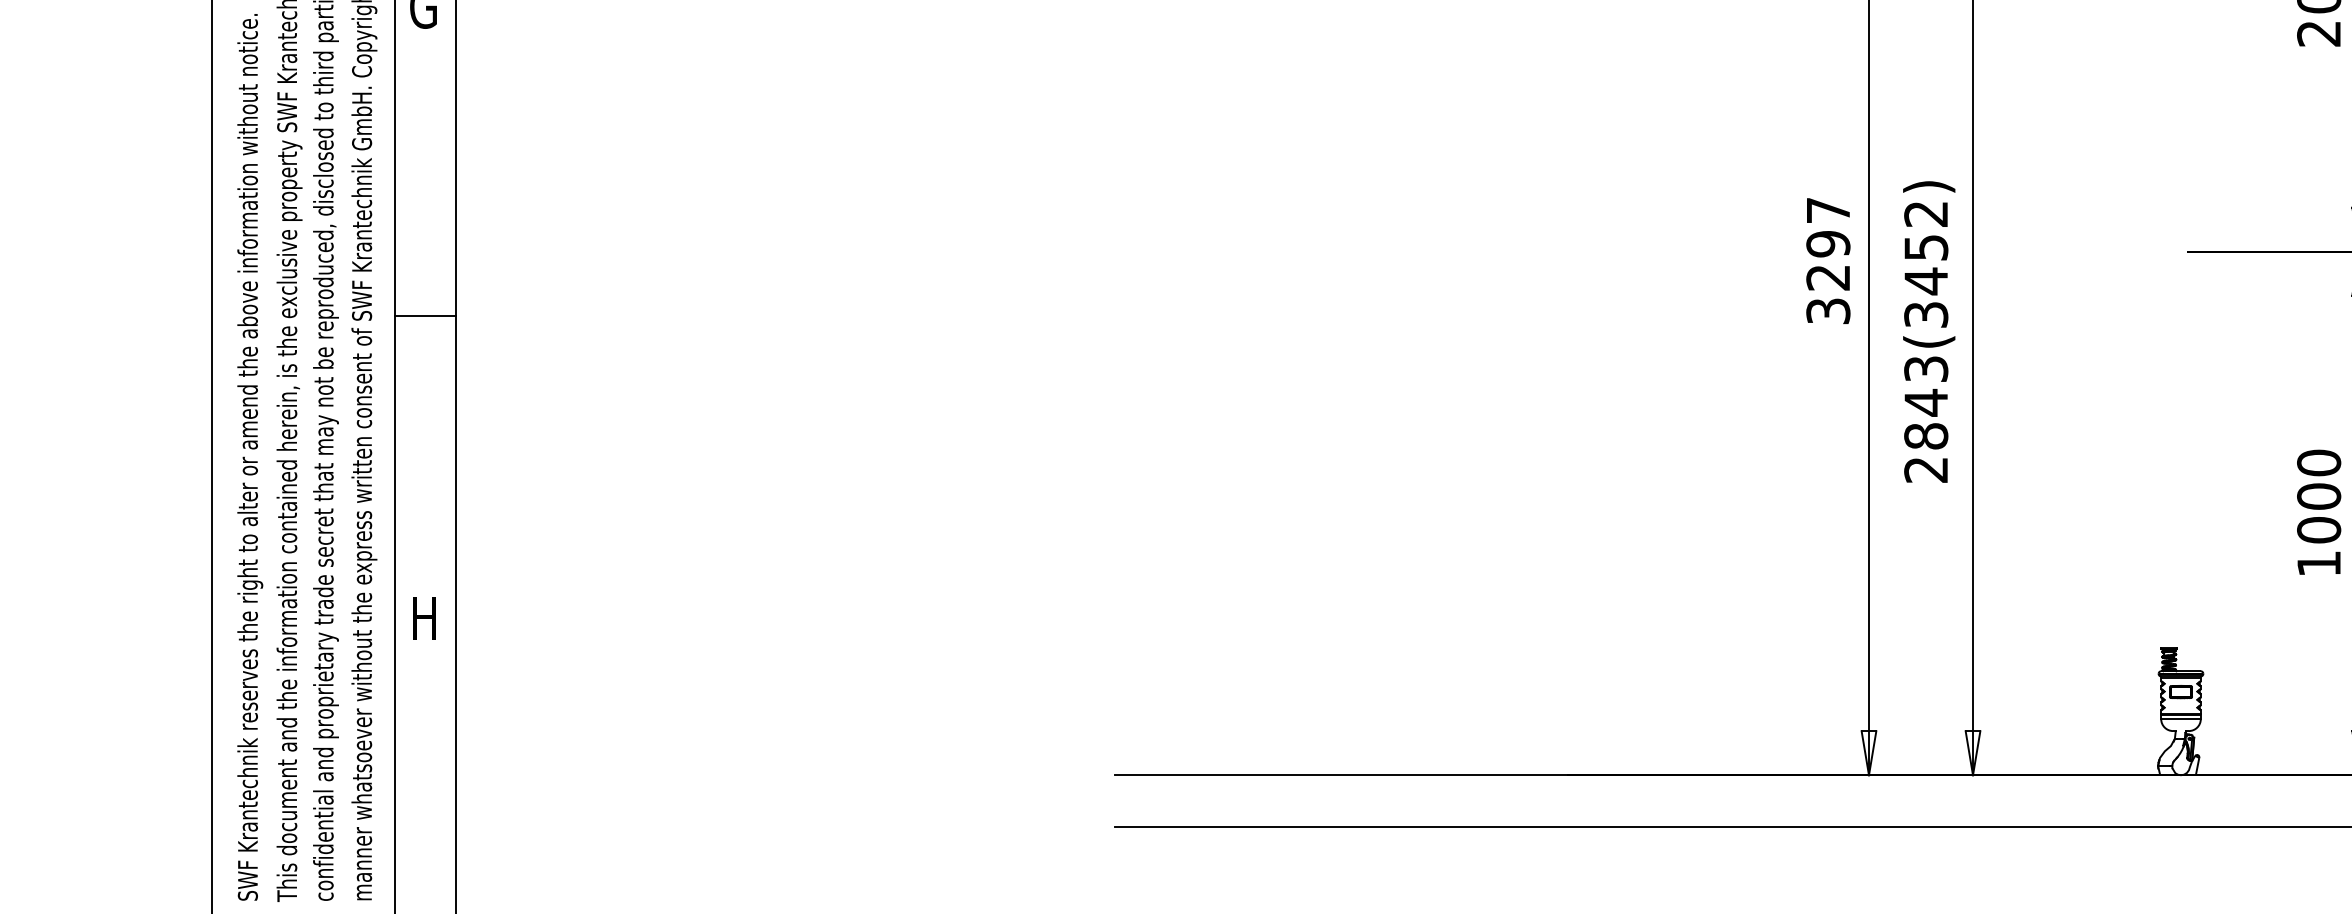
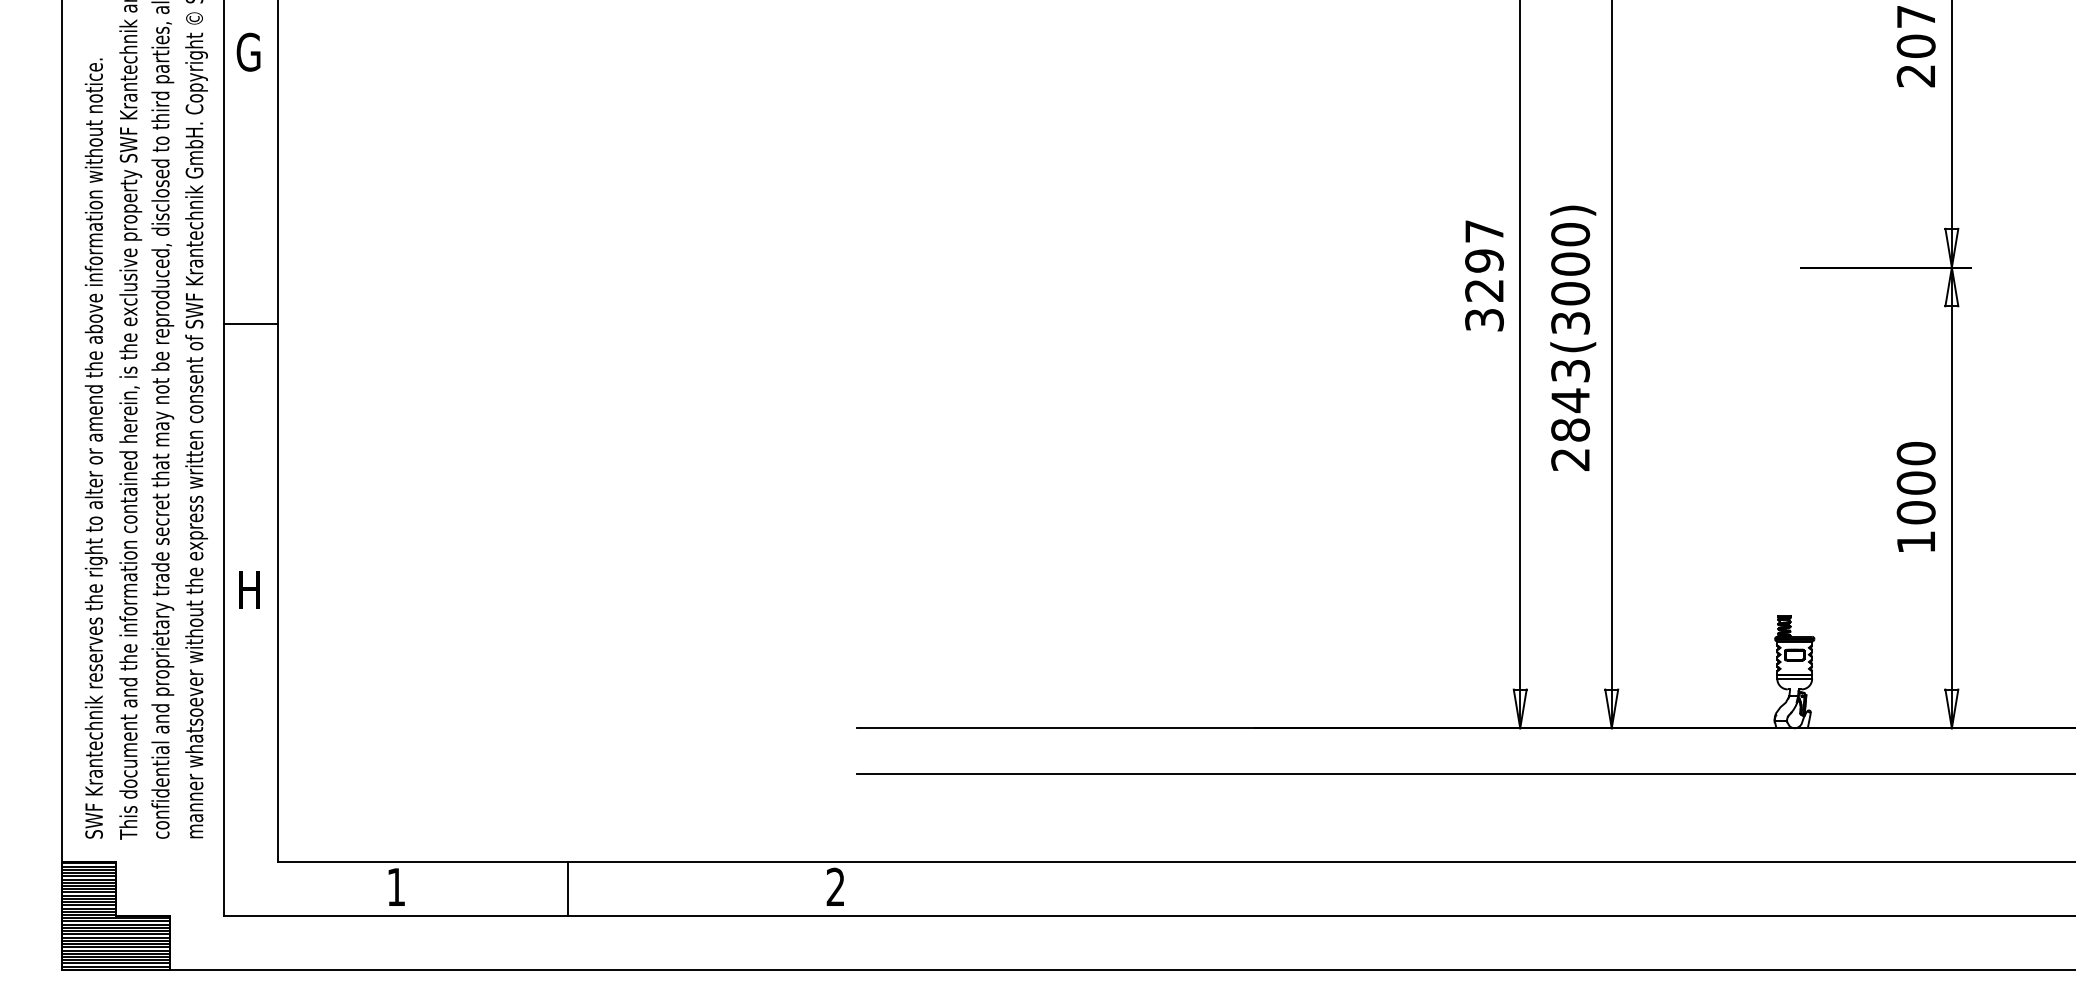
text: (1926, 248) -> (1570, 264), 2843(3452) -> 2843(3000)

